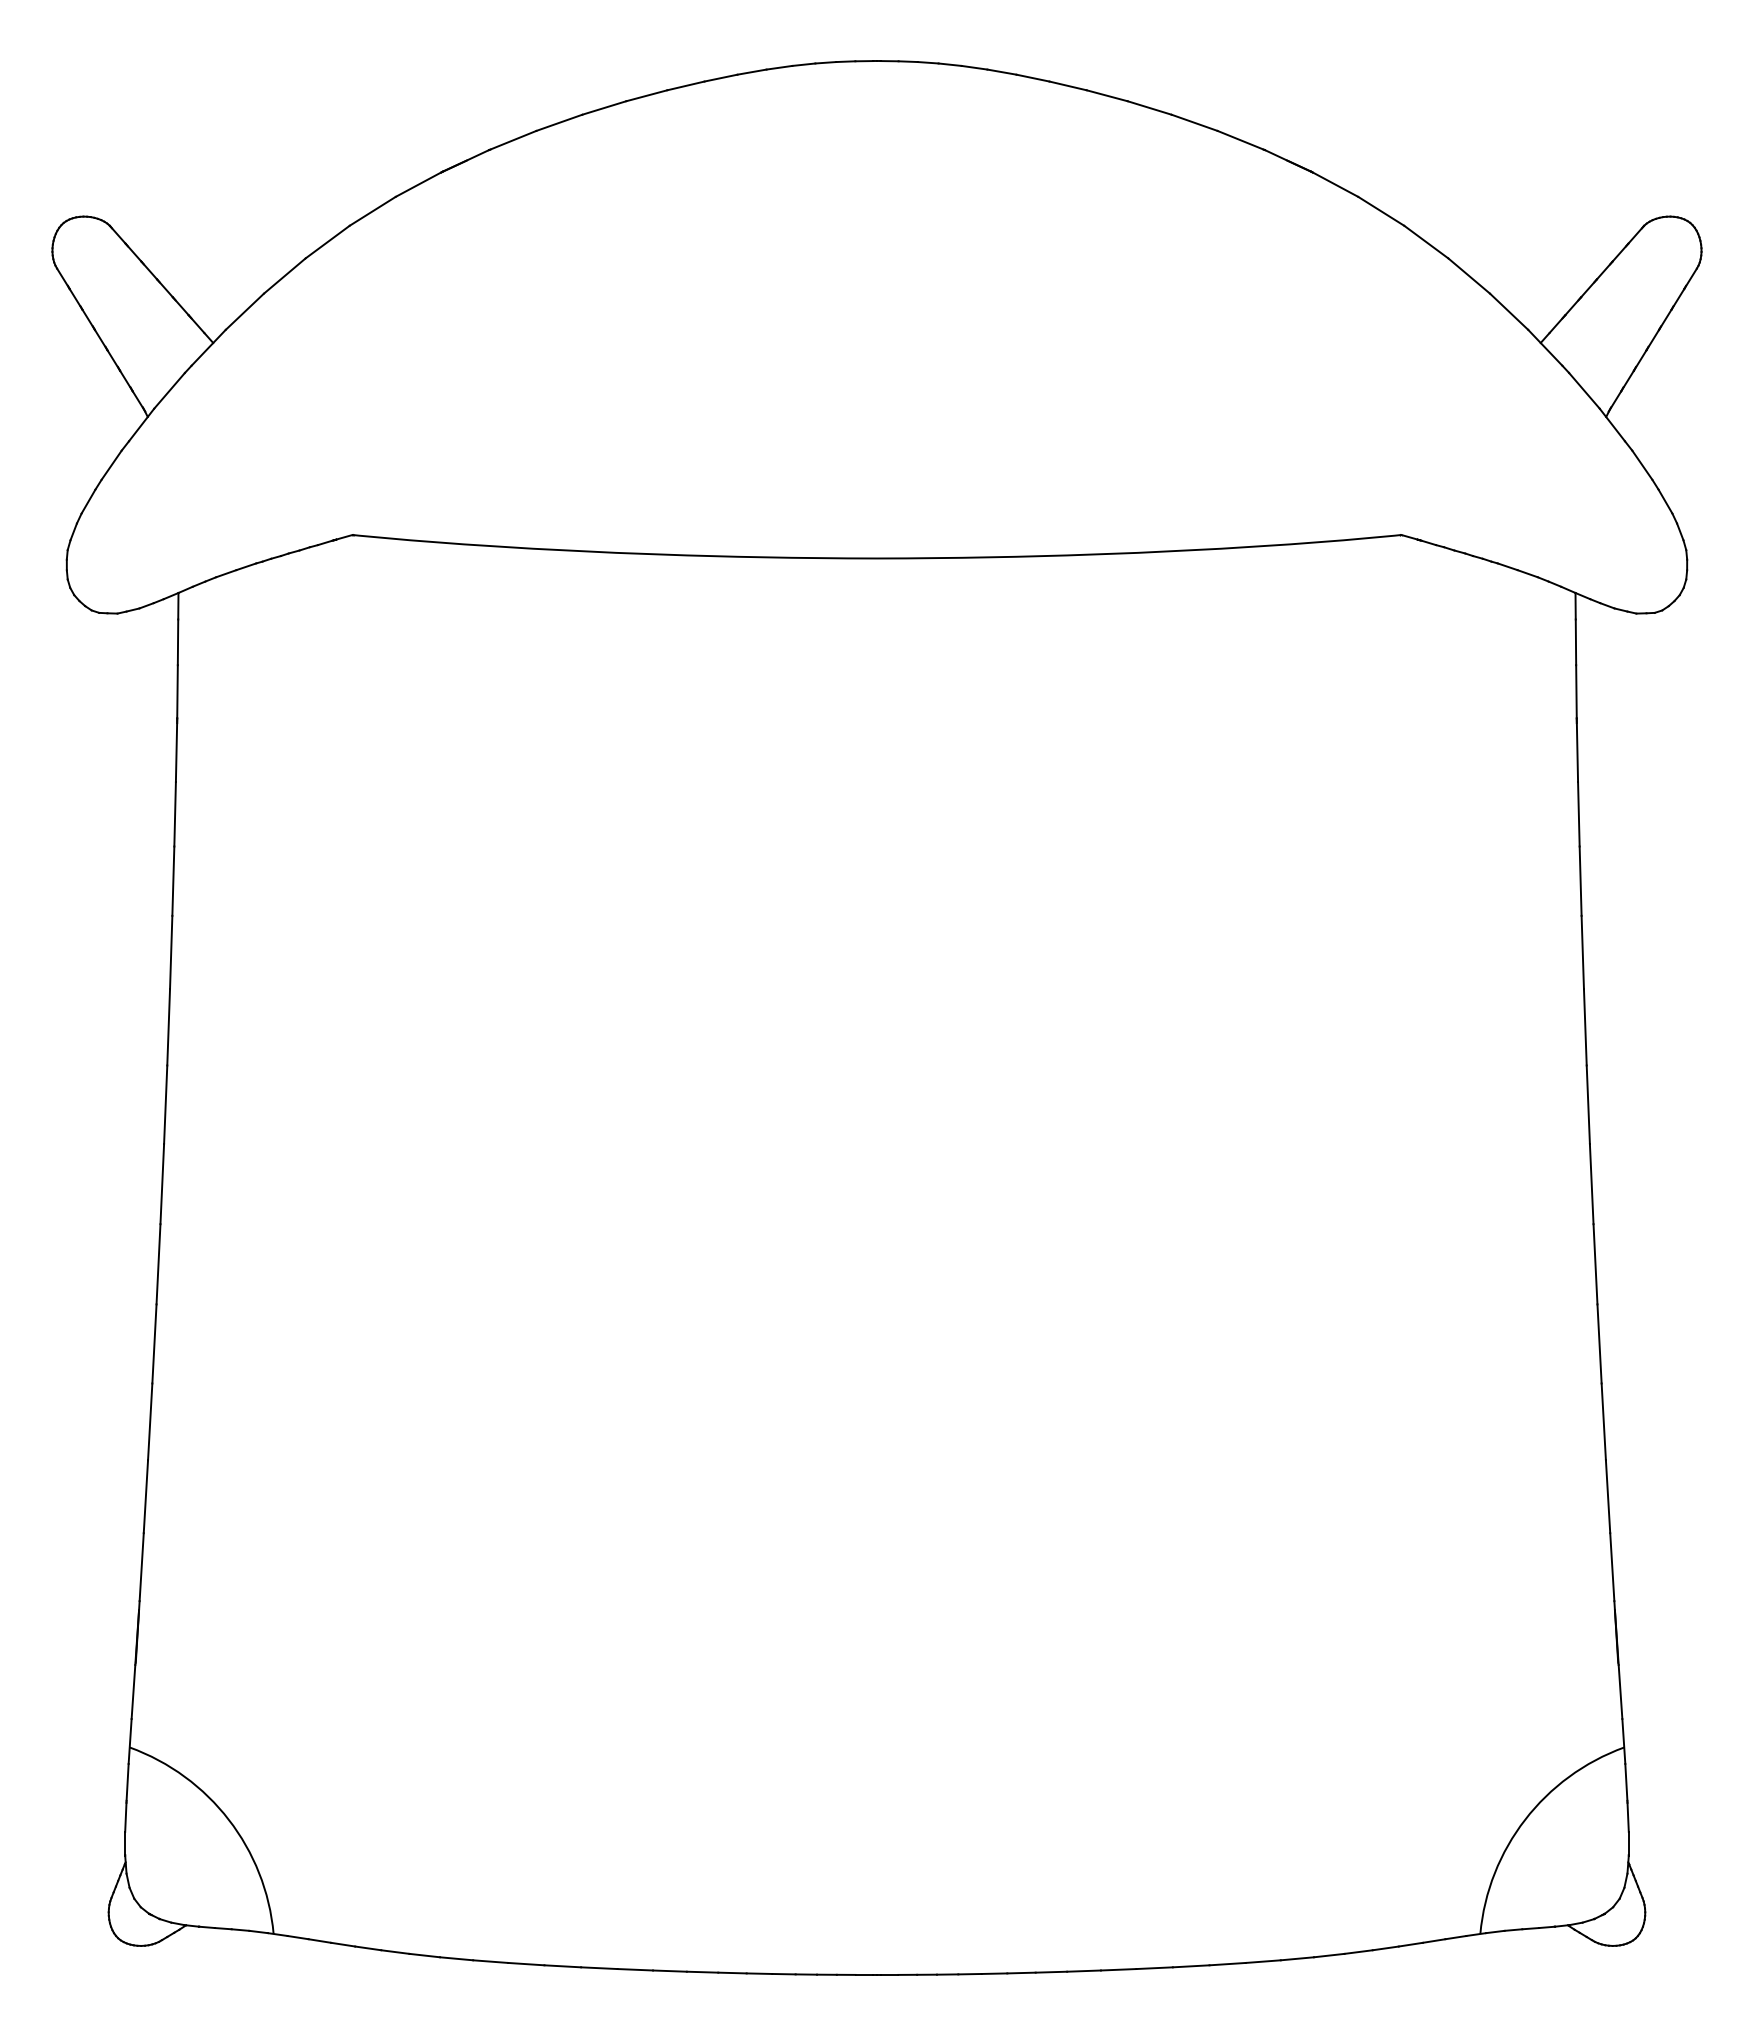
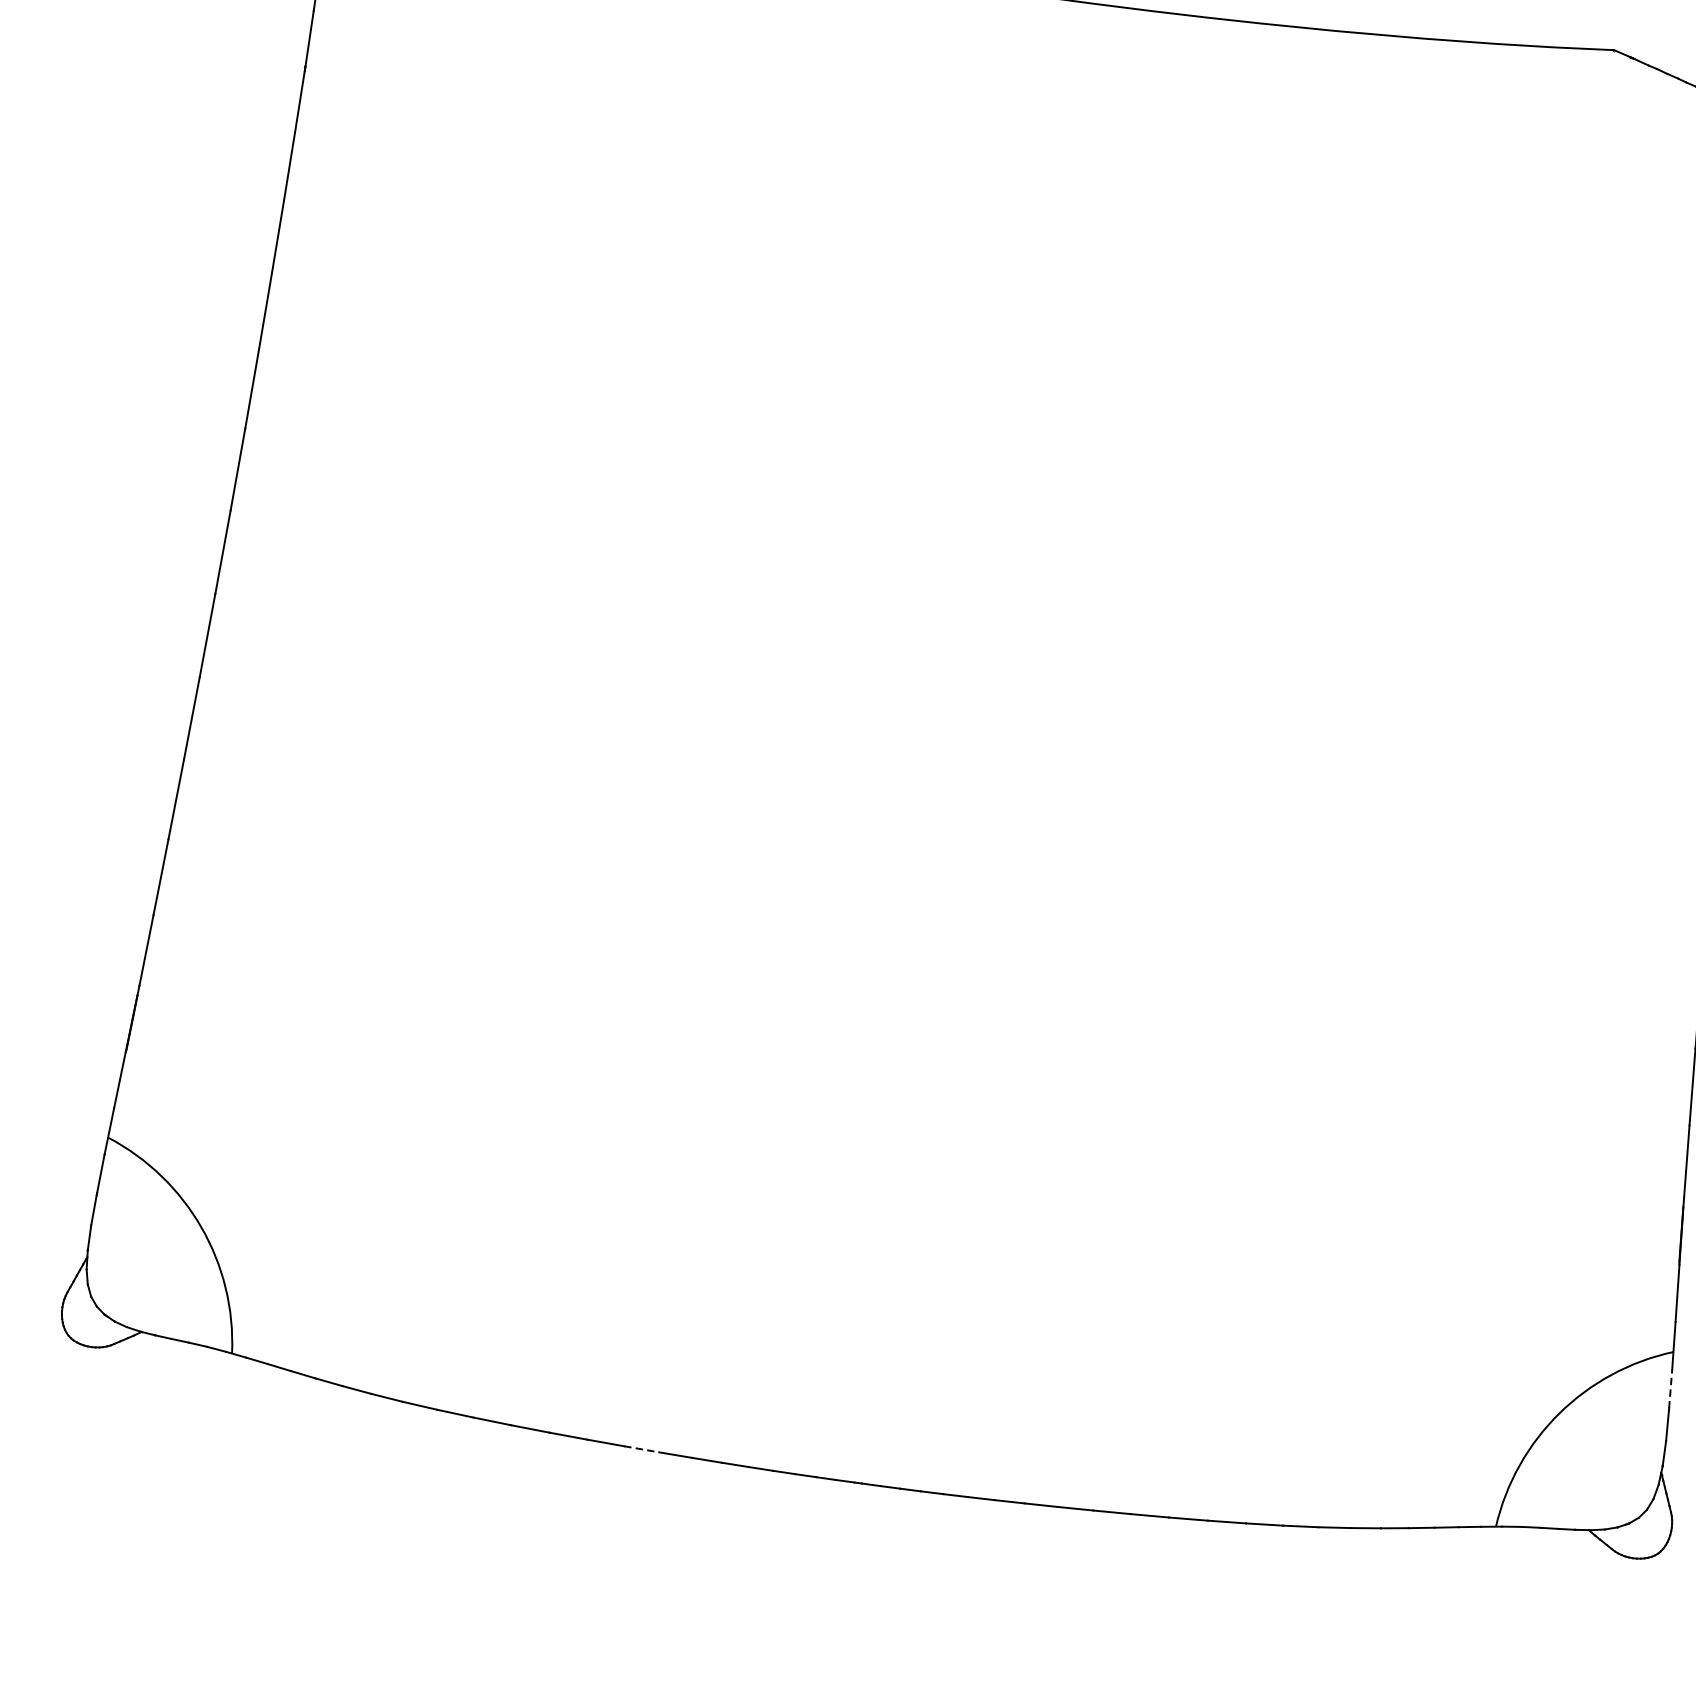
line: (1626, 1781) -> (1670, 1387), solid -> dashed
line: (669, 1971) -> (641, 1449), solid -> dashed

